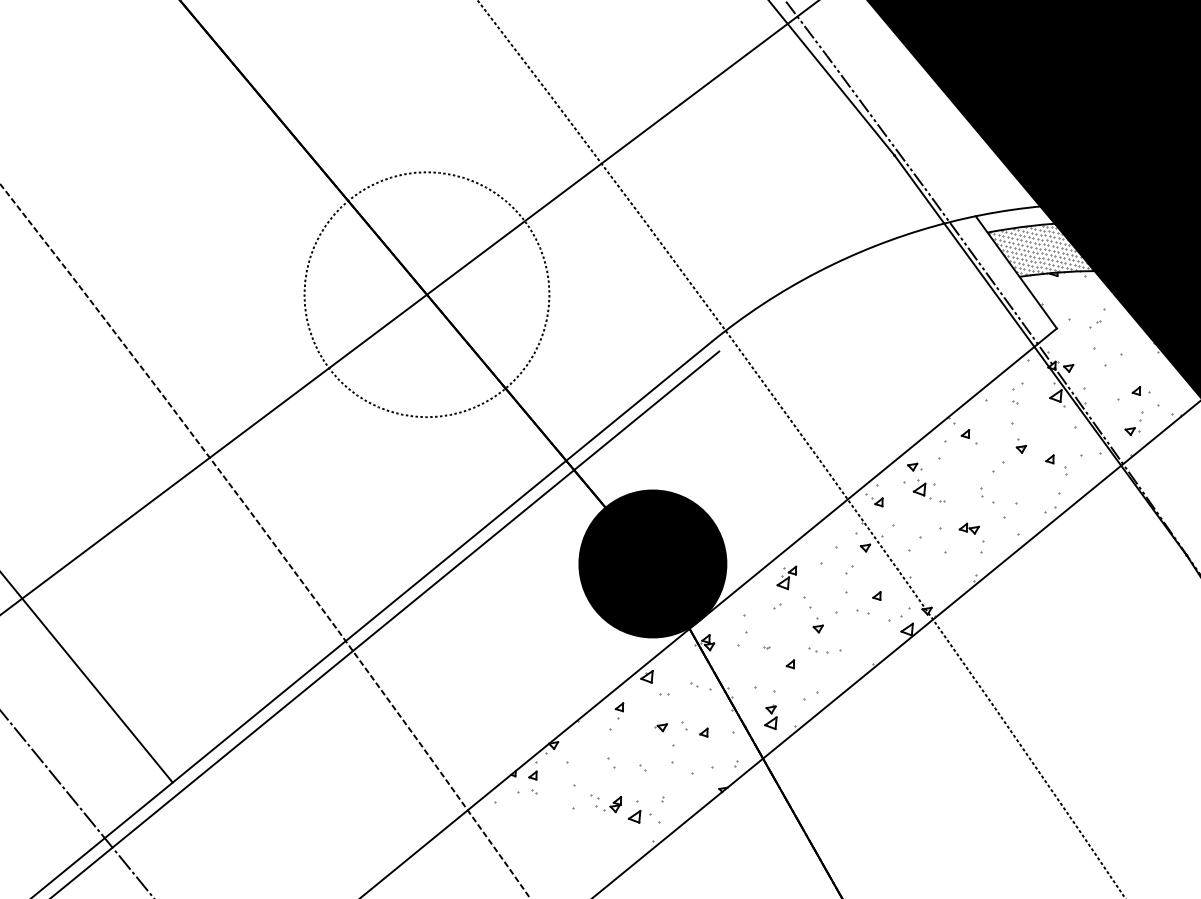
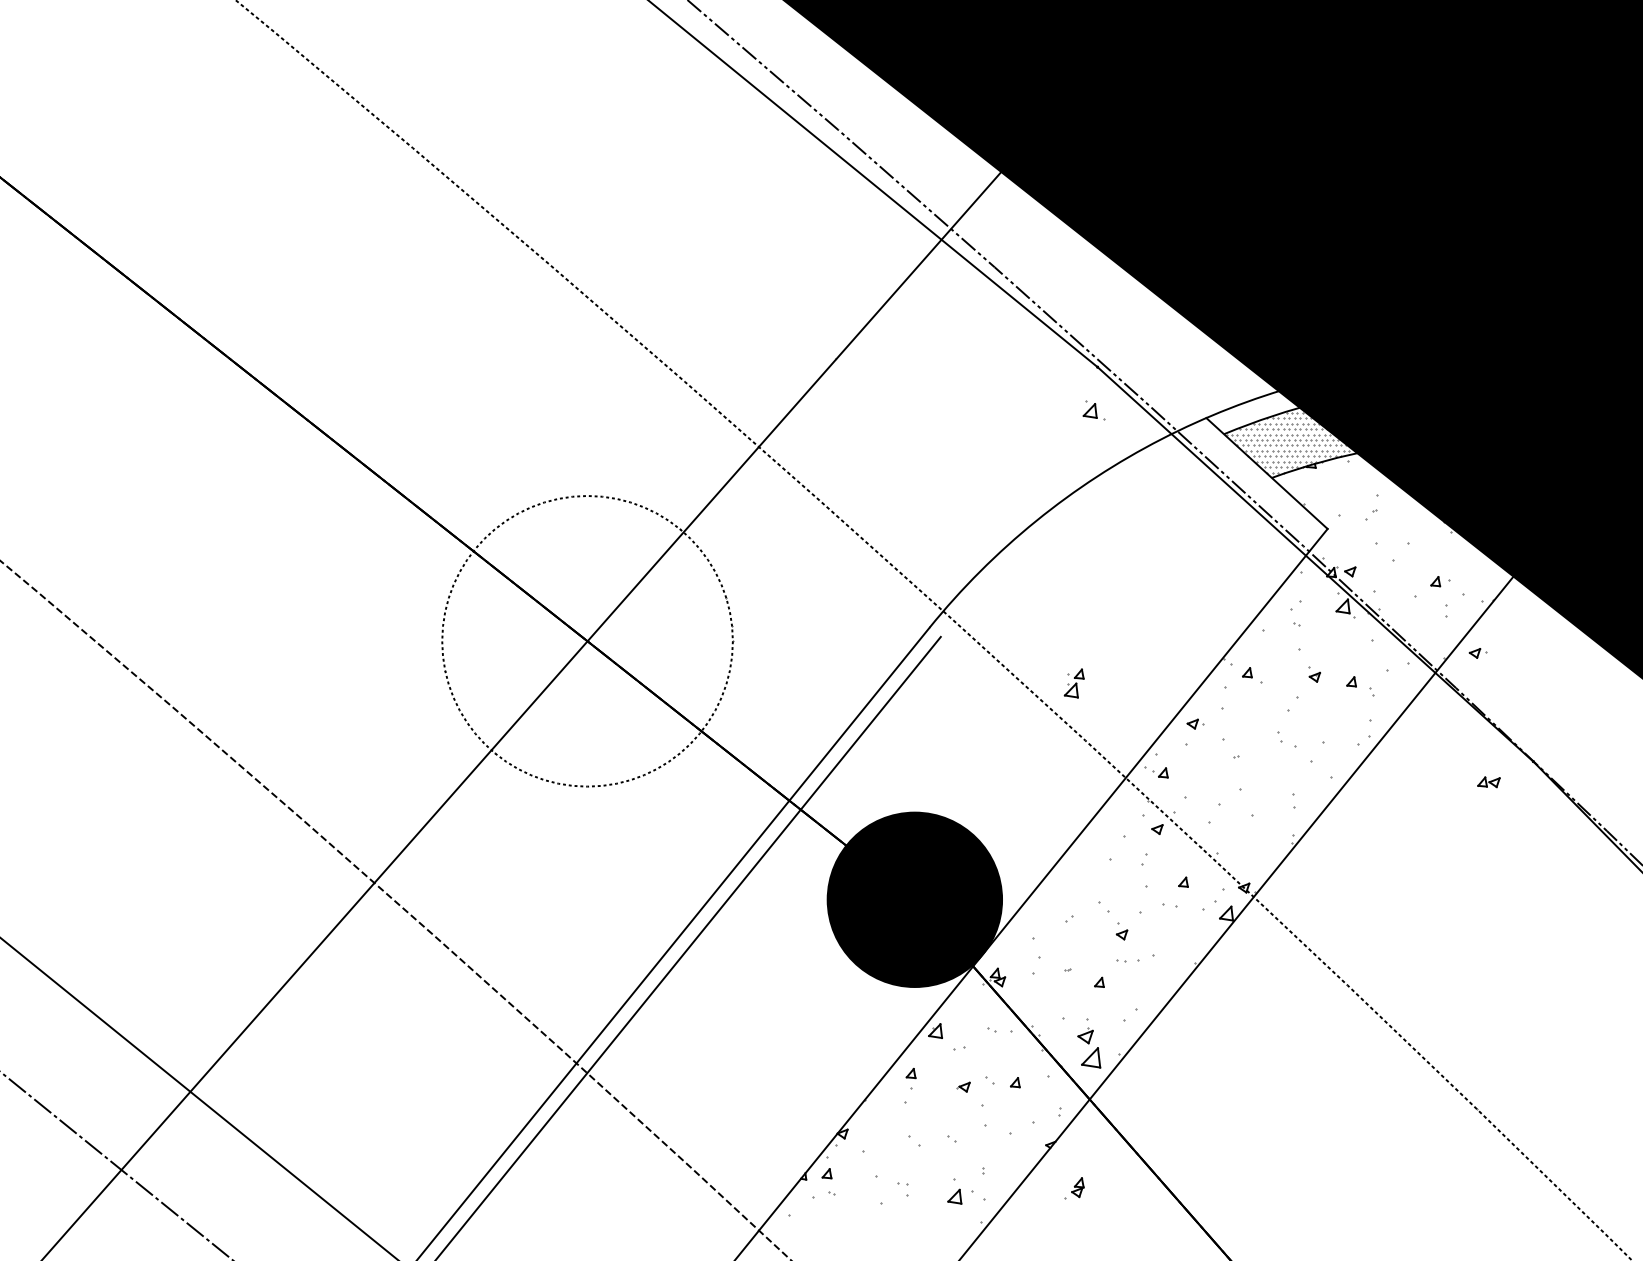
part: (1131, 431) -> (1477, 653), moved
part: (922, 488) -> (1093, 410), moved
part: (968, 528) -> (1488, 782), moved
part: (786, 576) -> (1073, 683), moved
part: (771, 716) -> (1089, 1048), size x1.4
part: (613, 804) -> (1074, 1188), moved

